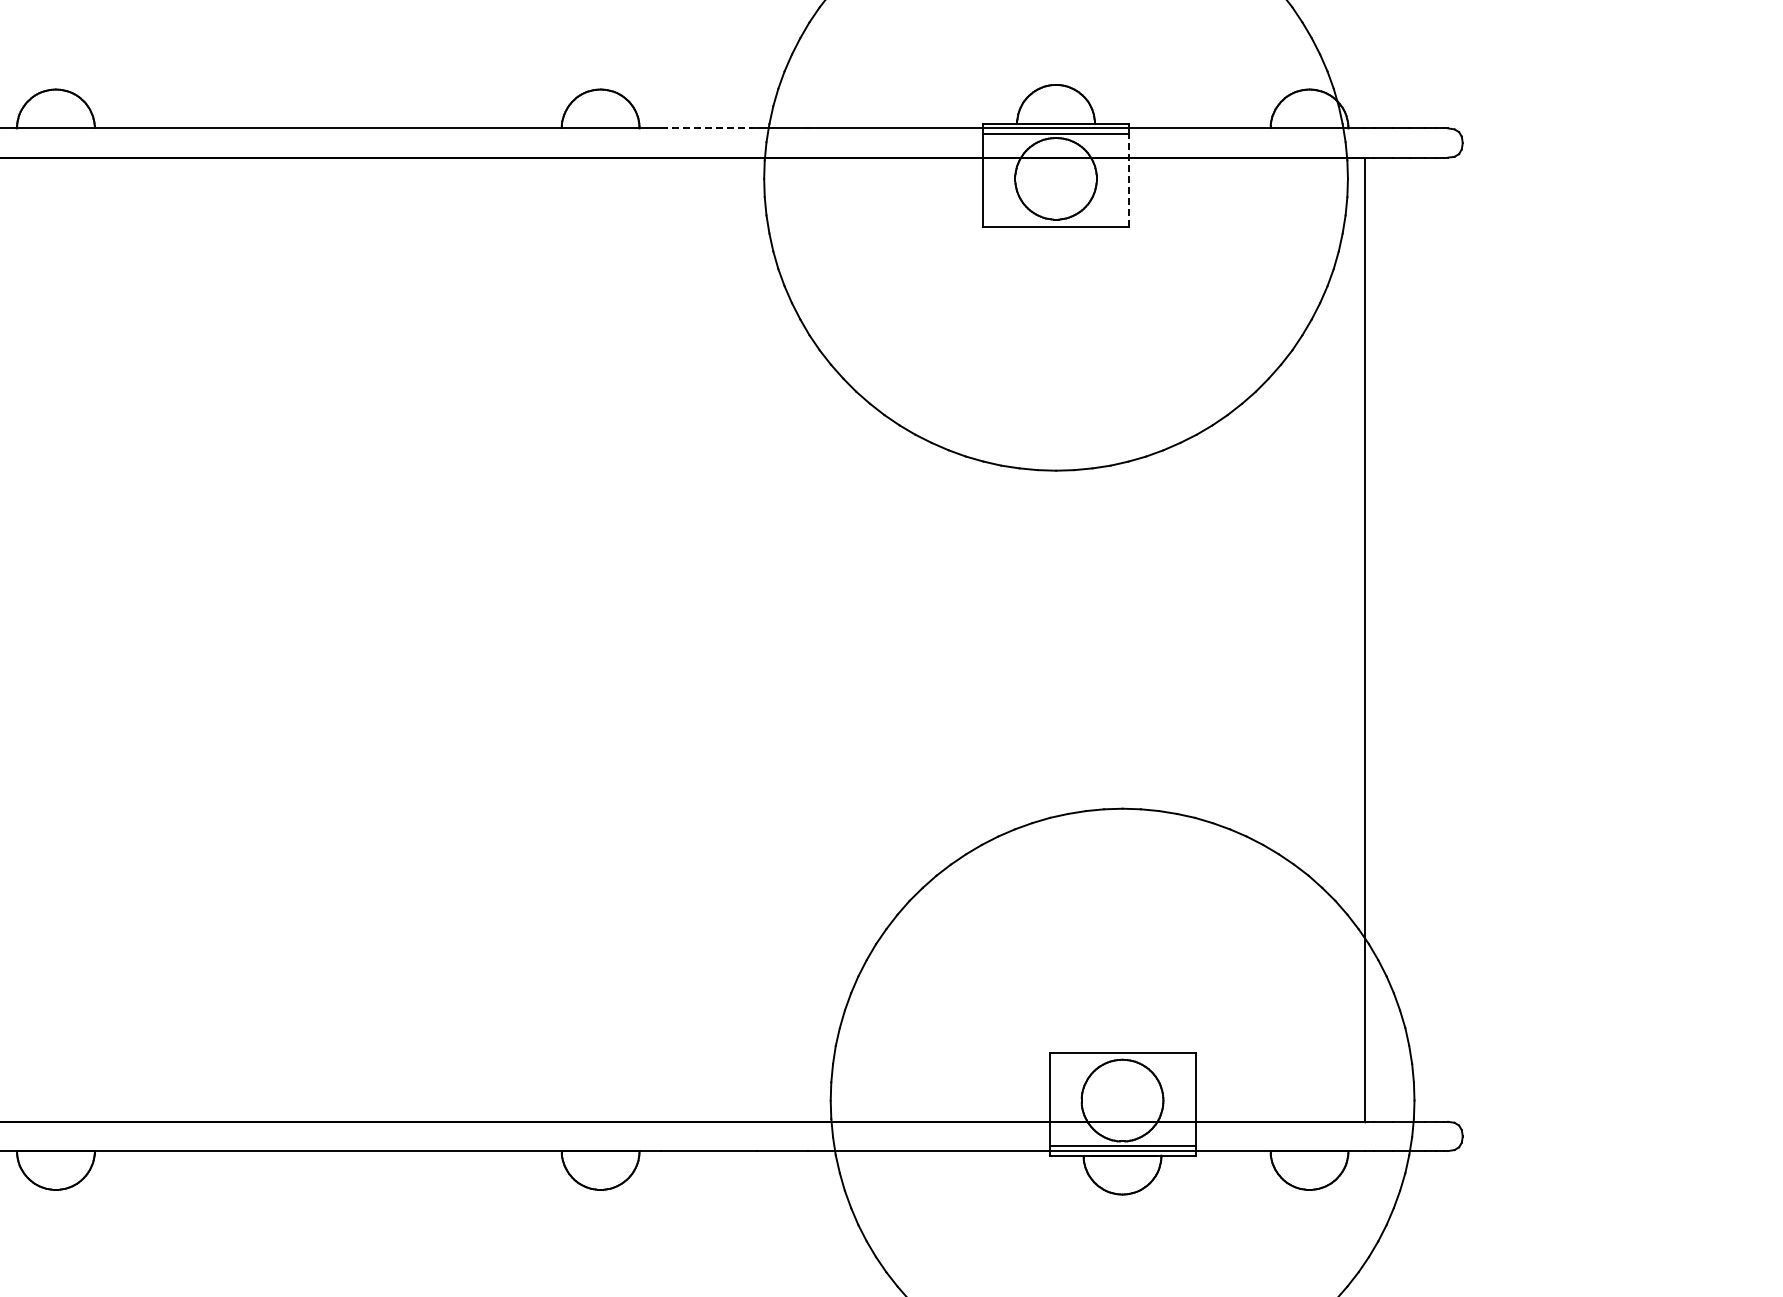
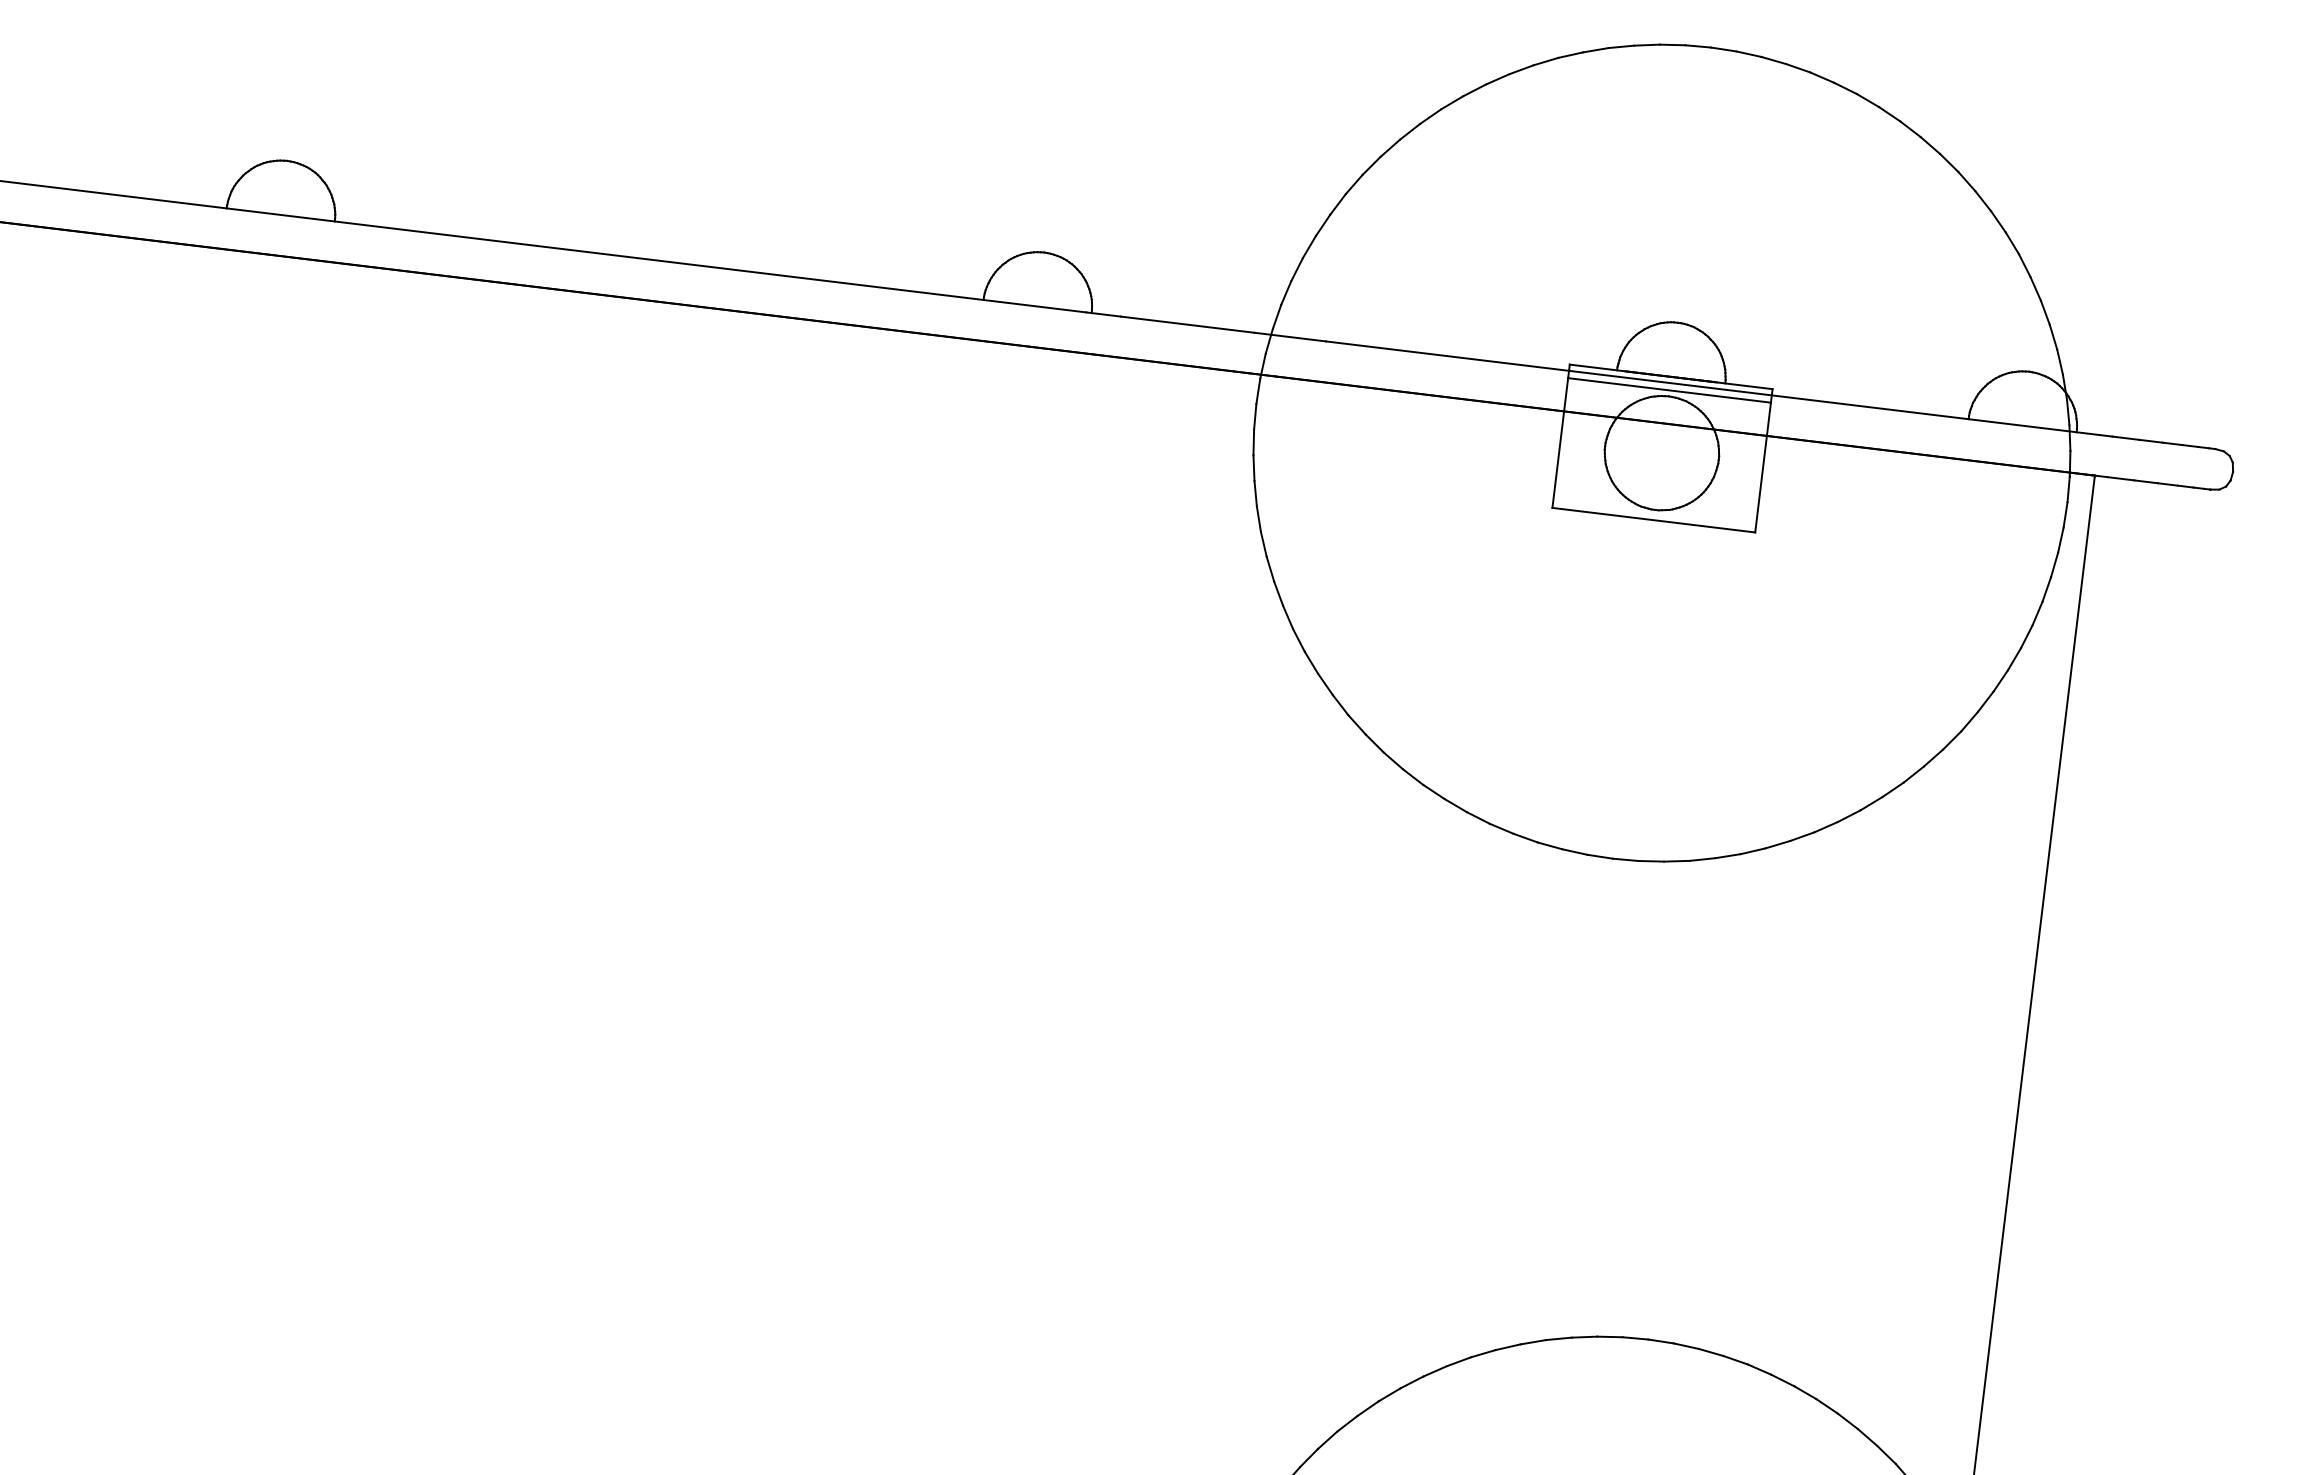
line: (709, 128) -> (1188, 324), dashed -> solid
line: (1129, 180) -> (1763, 467), dashed -> solid

